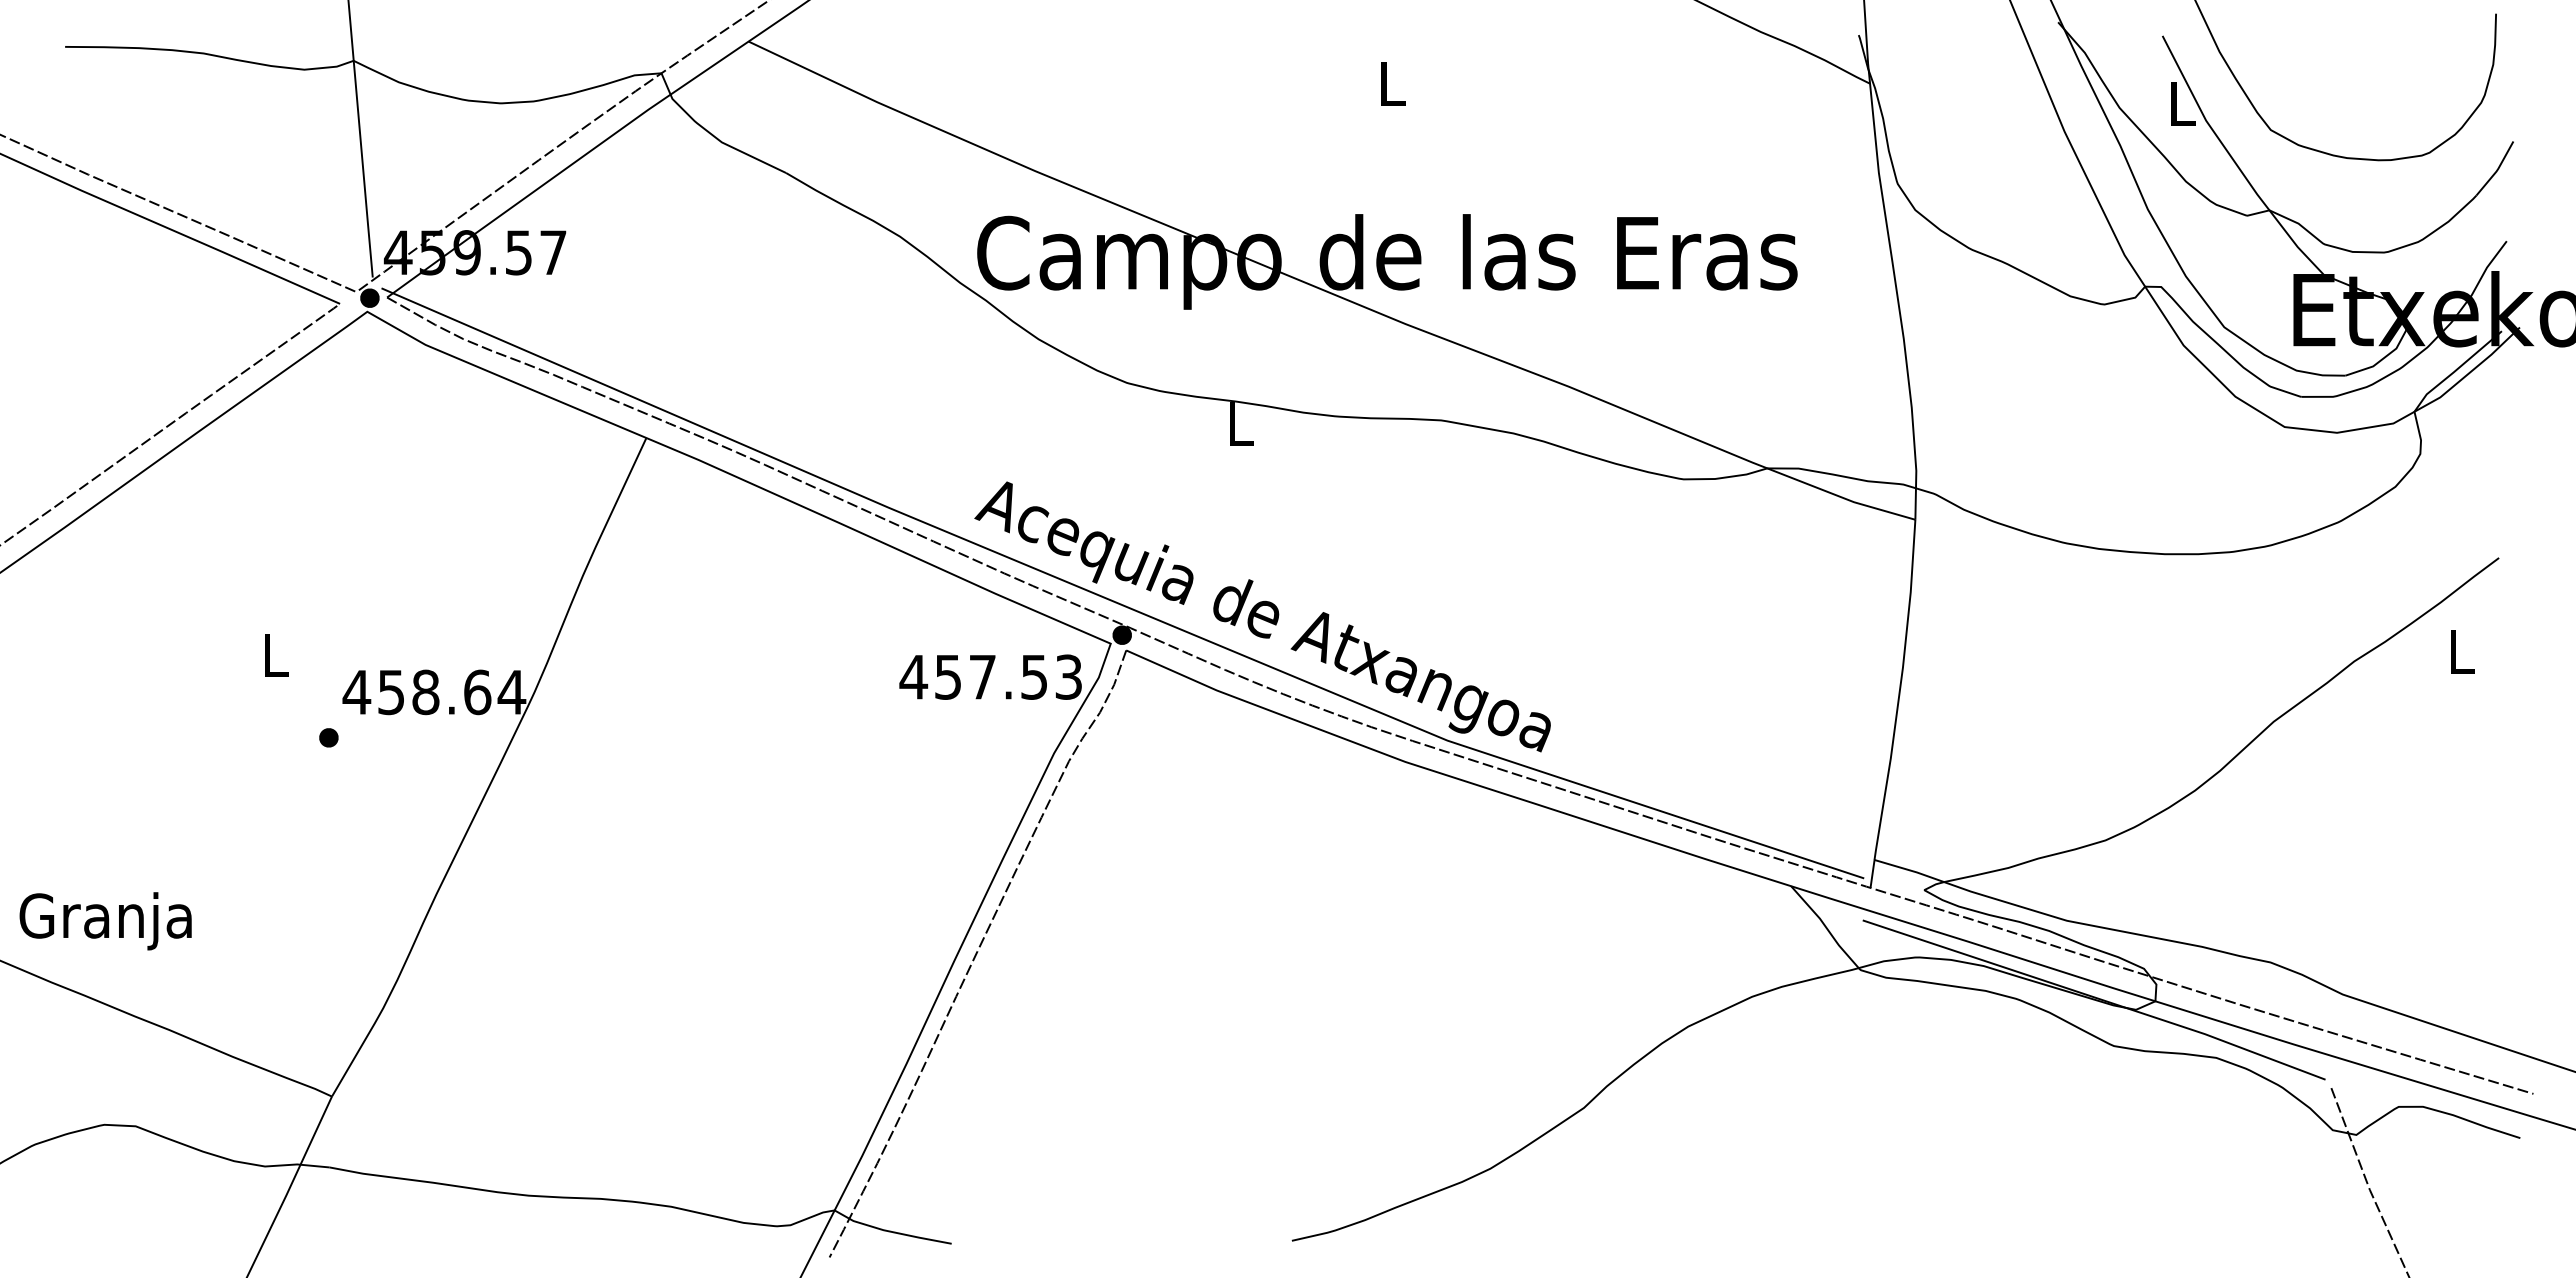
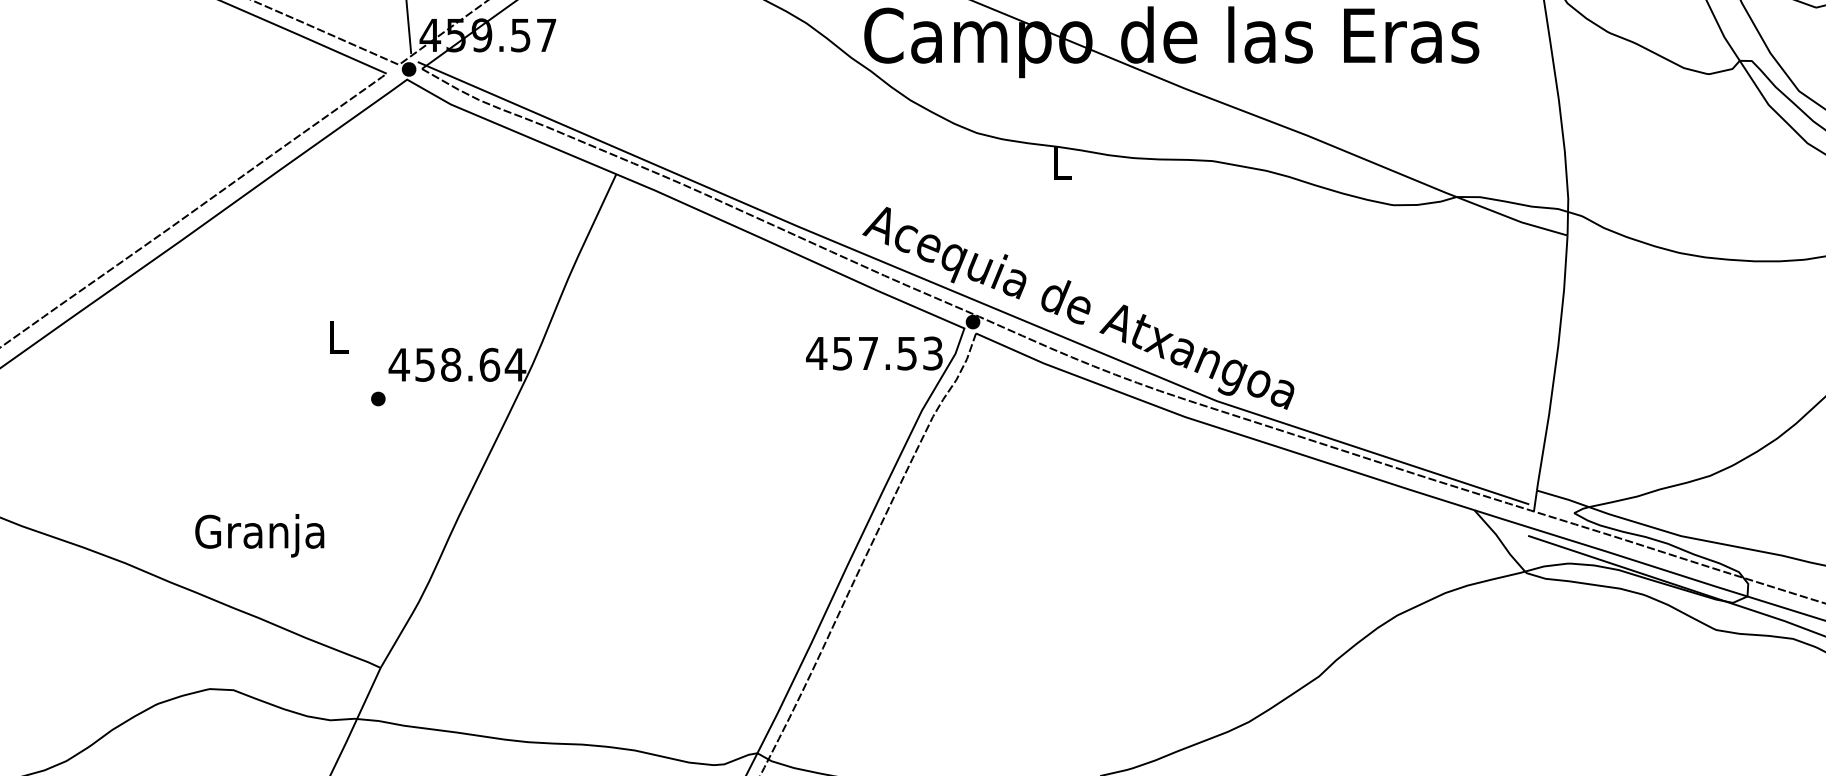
text: (105, 921) -> (259, 535), moved

